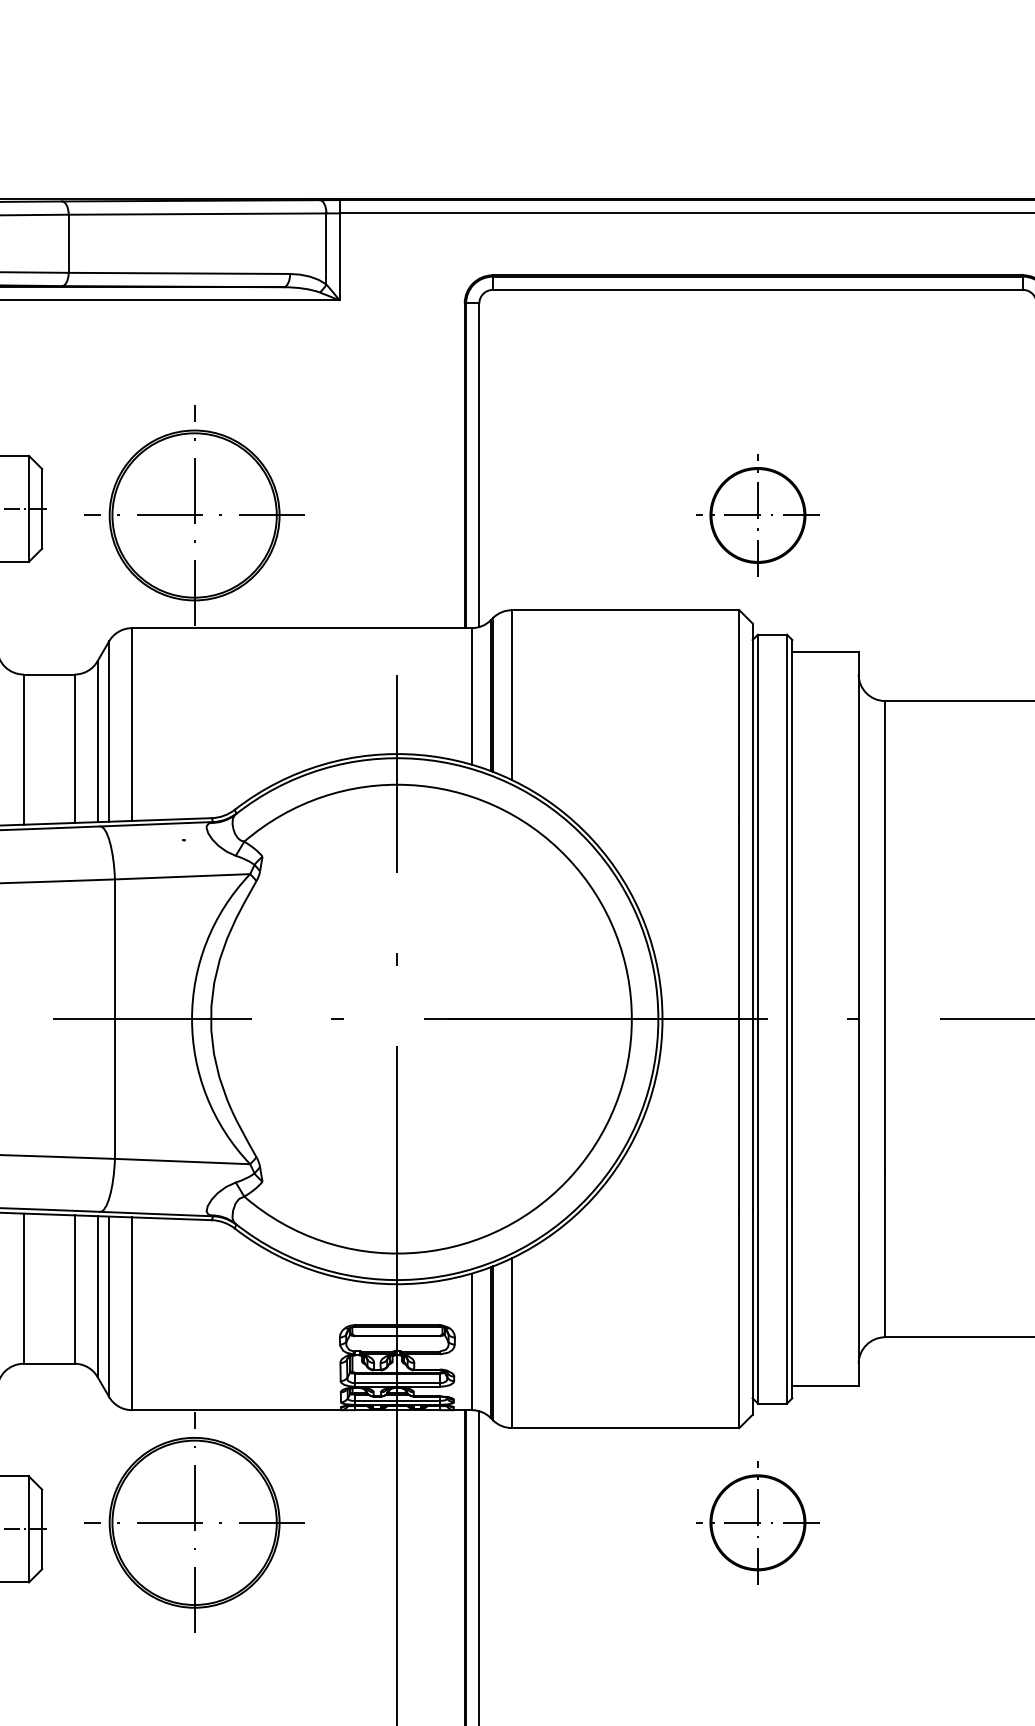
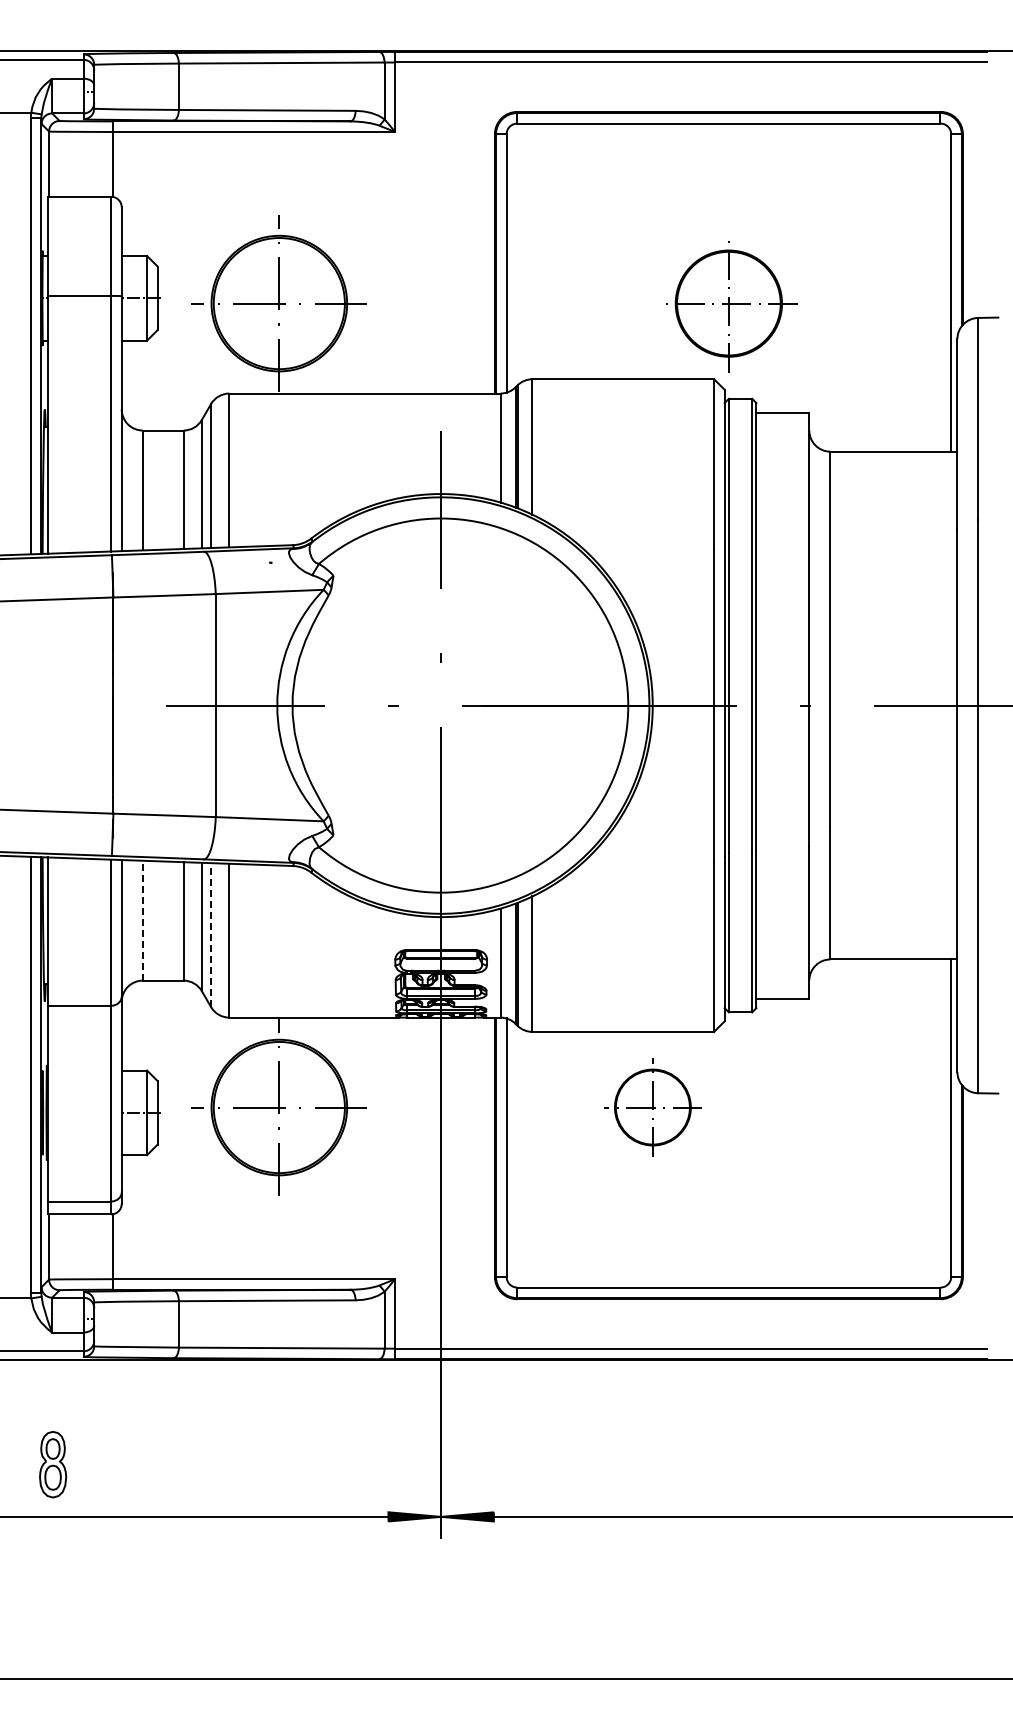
part: (757, 515) -> (728, 303), size x1.4
line: (23, 1288) -> (142, 920), solid -> dashed
line: (109, 1307) -> (211, 935), solid -> dashed
part: (757, 1522) -> (652, 1107), moved

